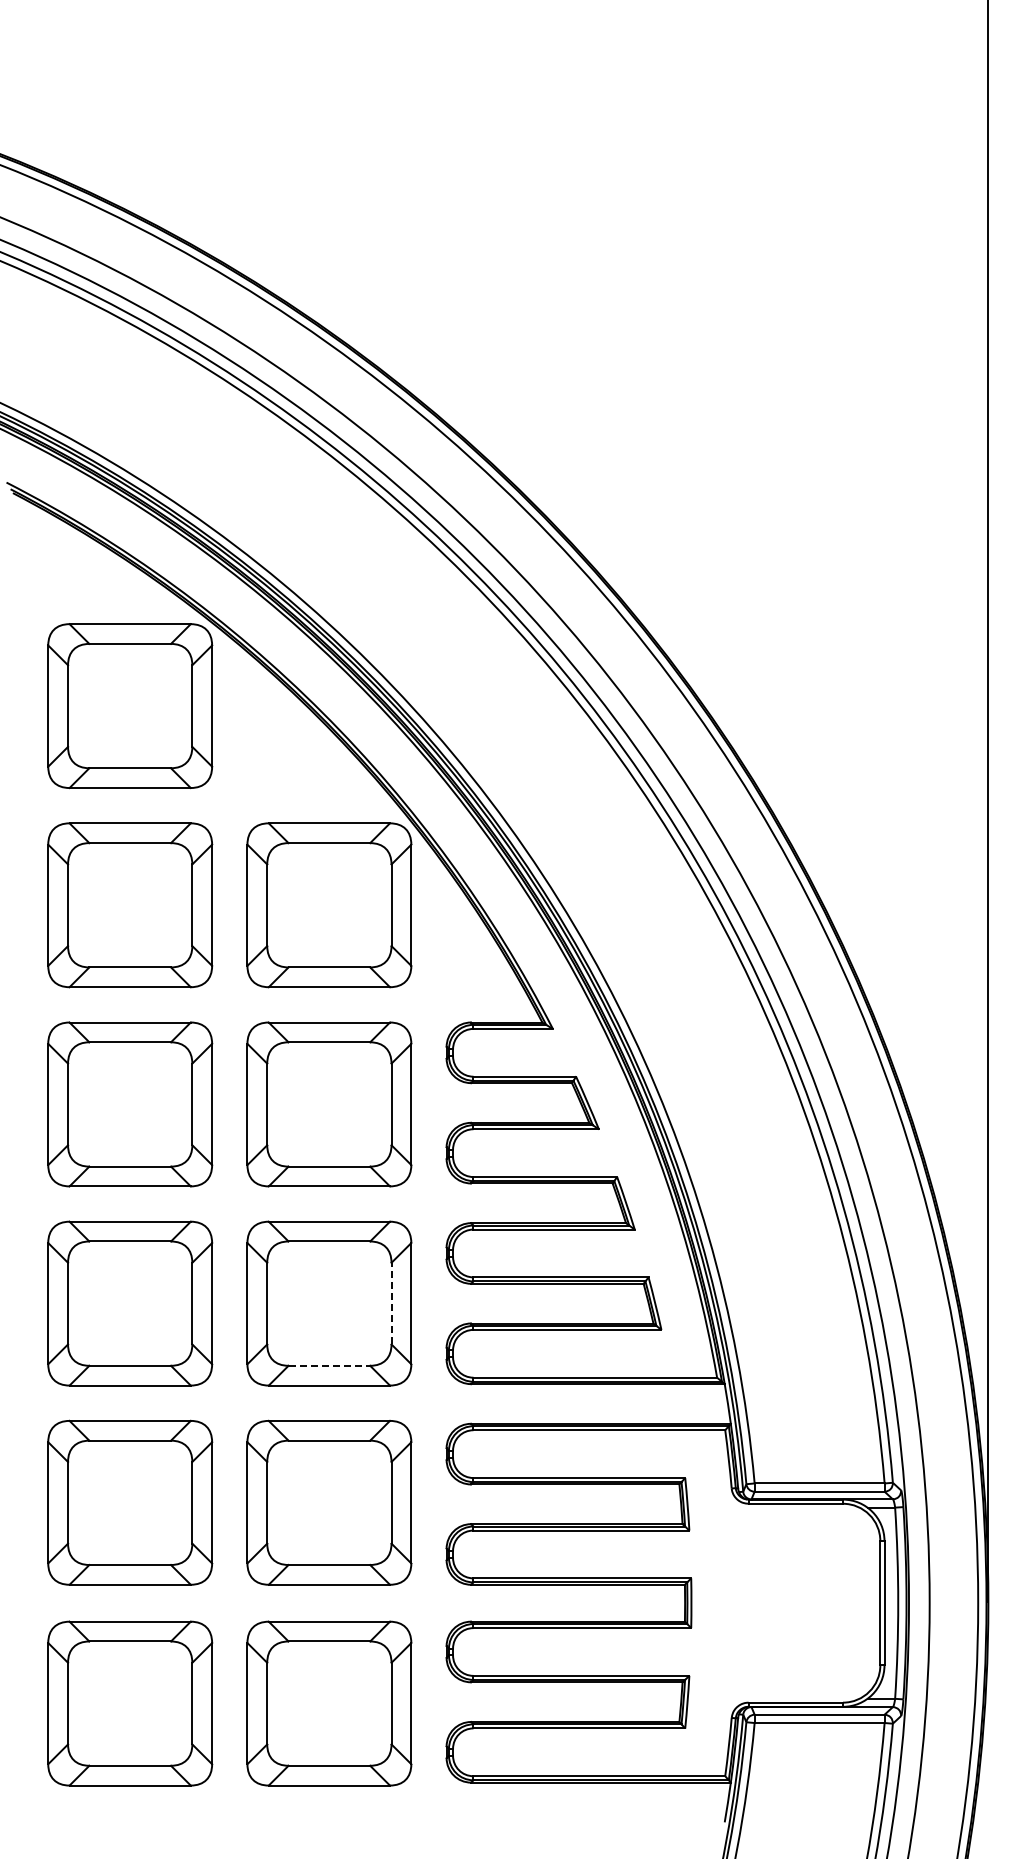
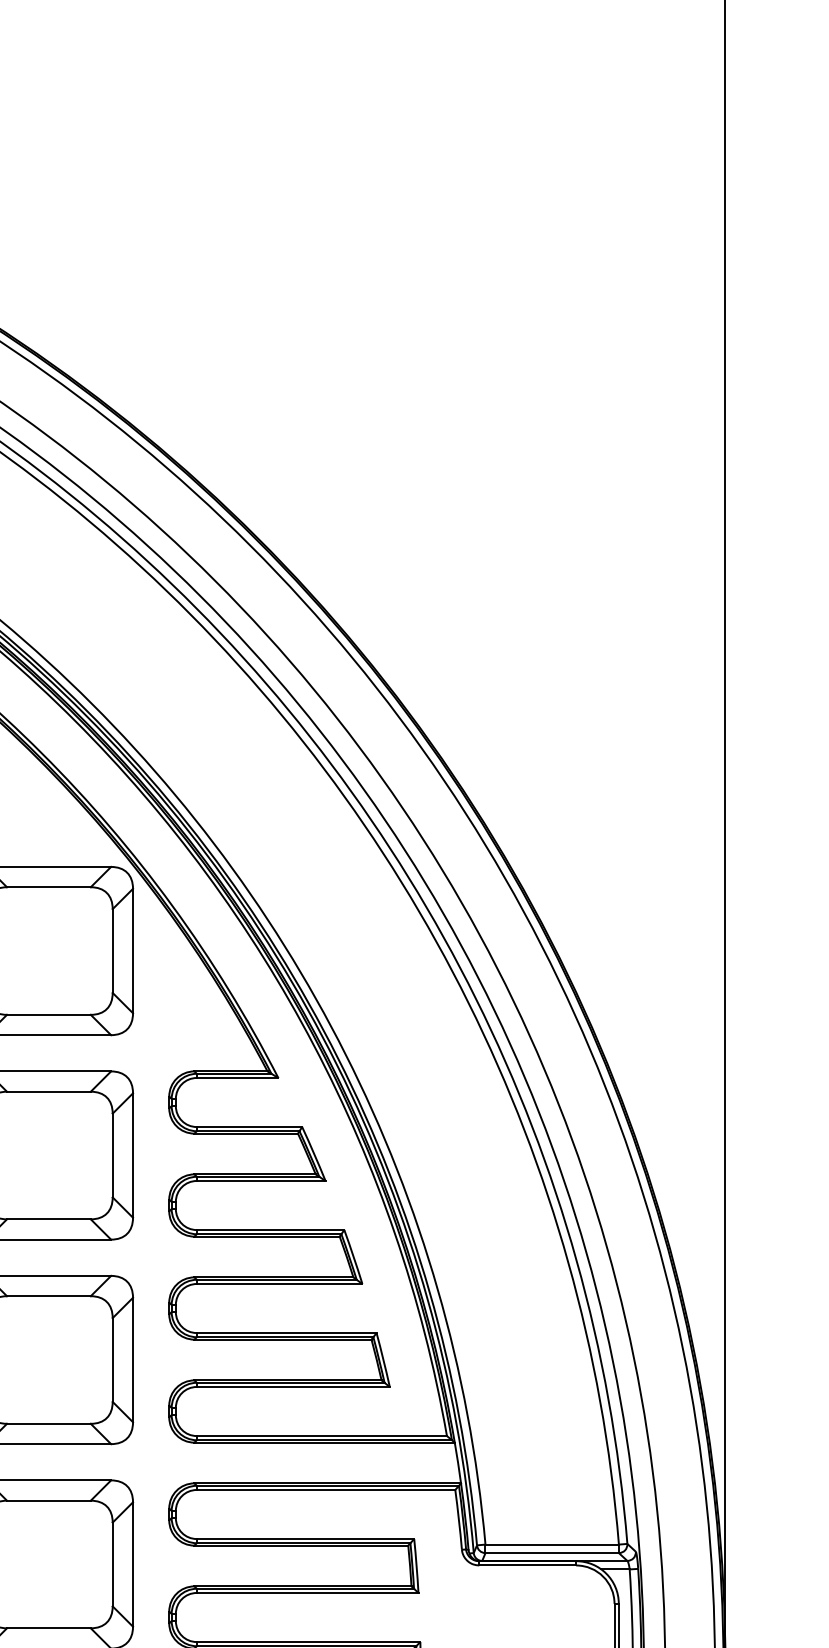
line: (391, 1303) -> (112, 1359), dashed -> solid
line: (329, 1365) -> (49, 1423), dashed -> solid

